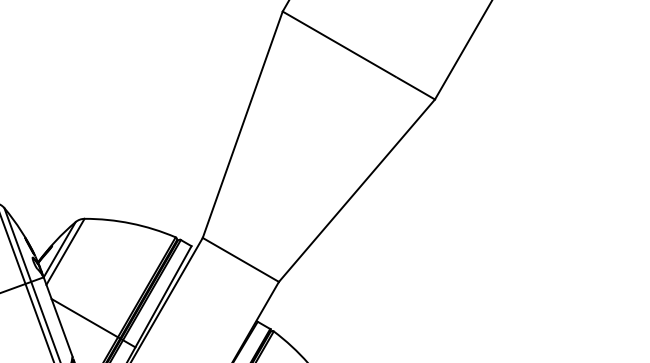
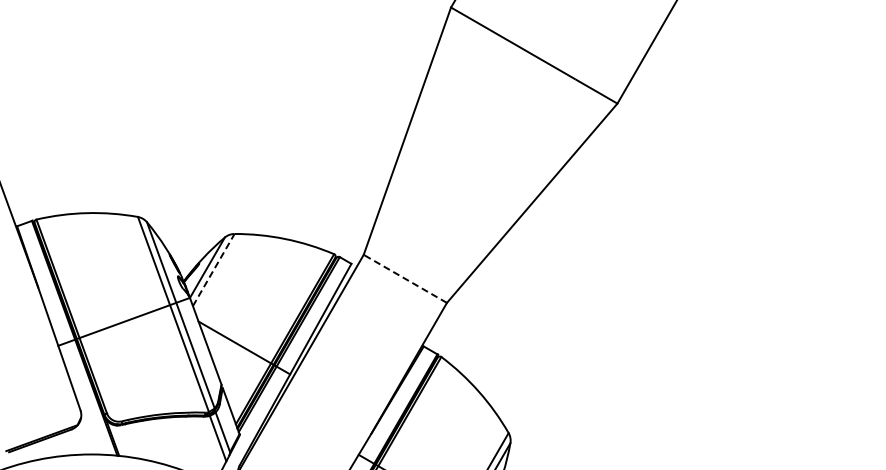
line: (65, 252) -> (213, 270), solid -> dashed
line: (240, 259) -> (404, 278), solid -> dashed

